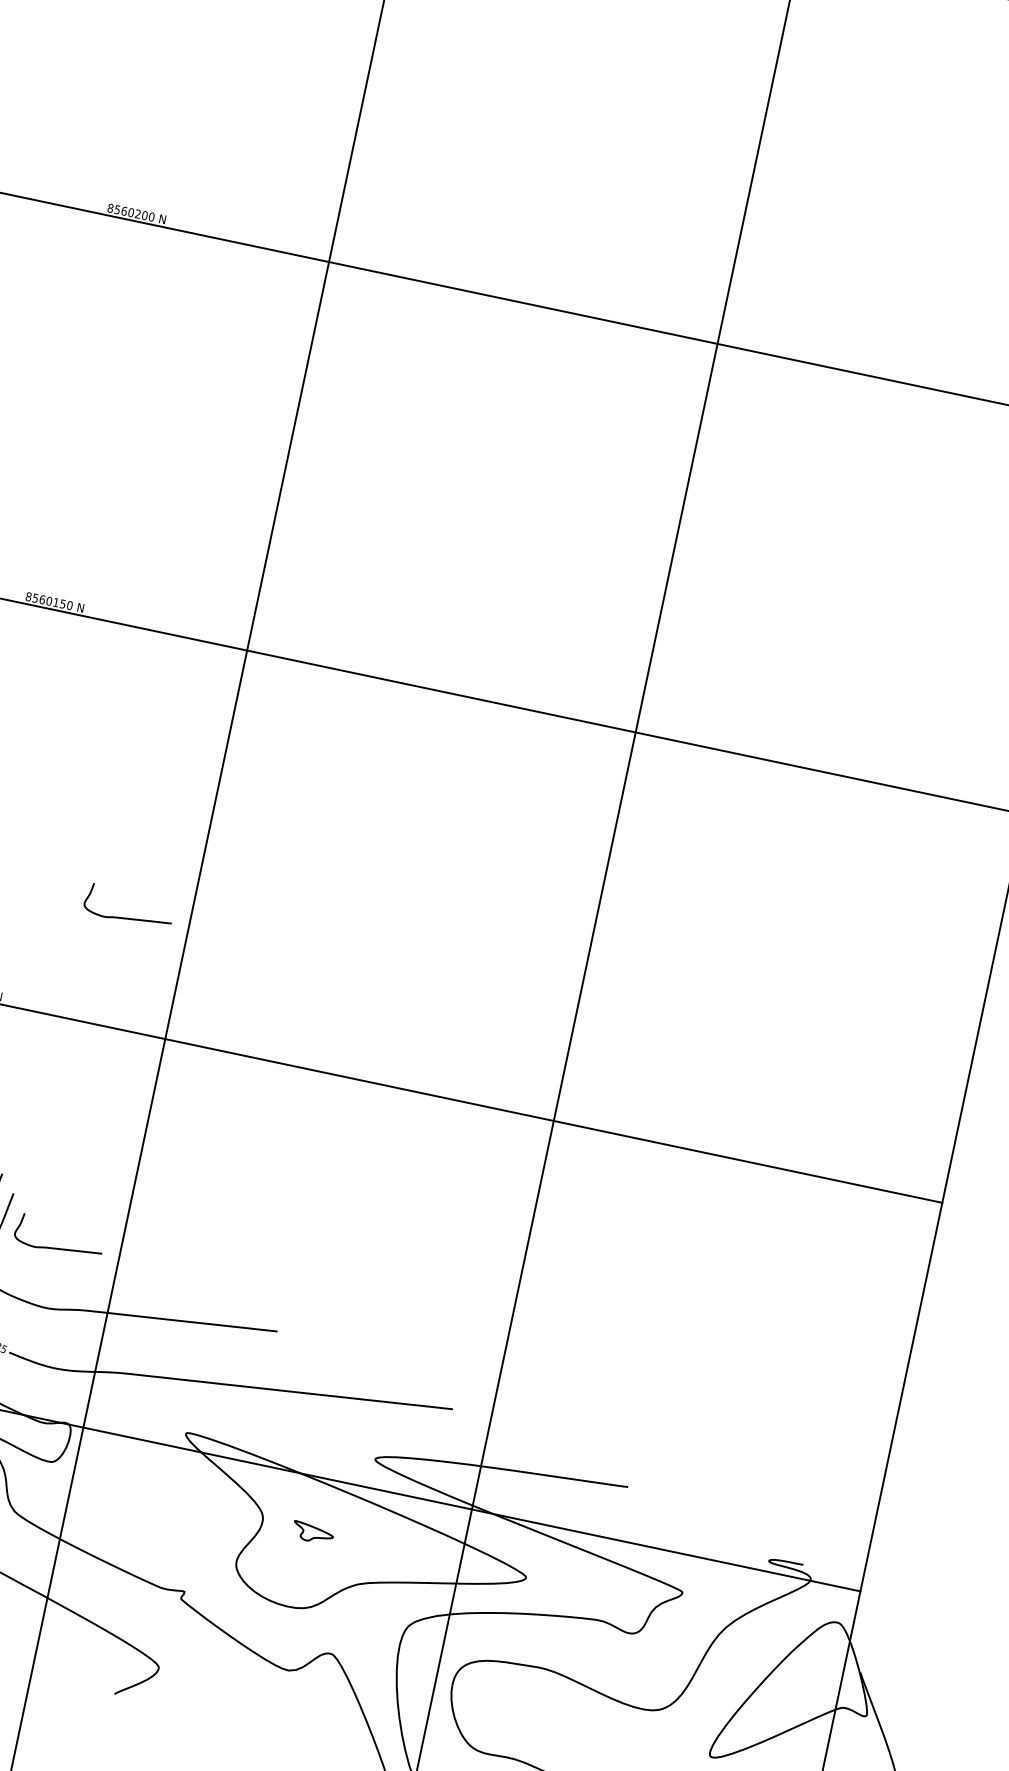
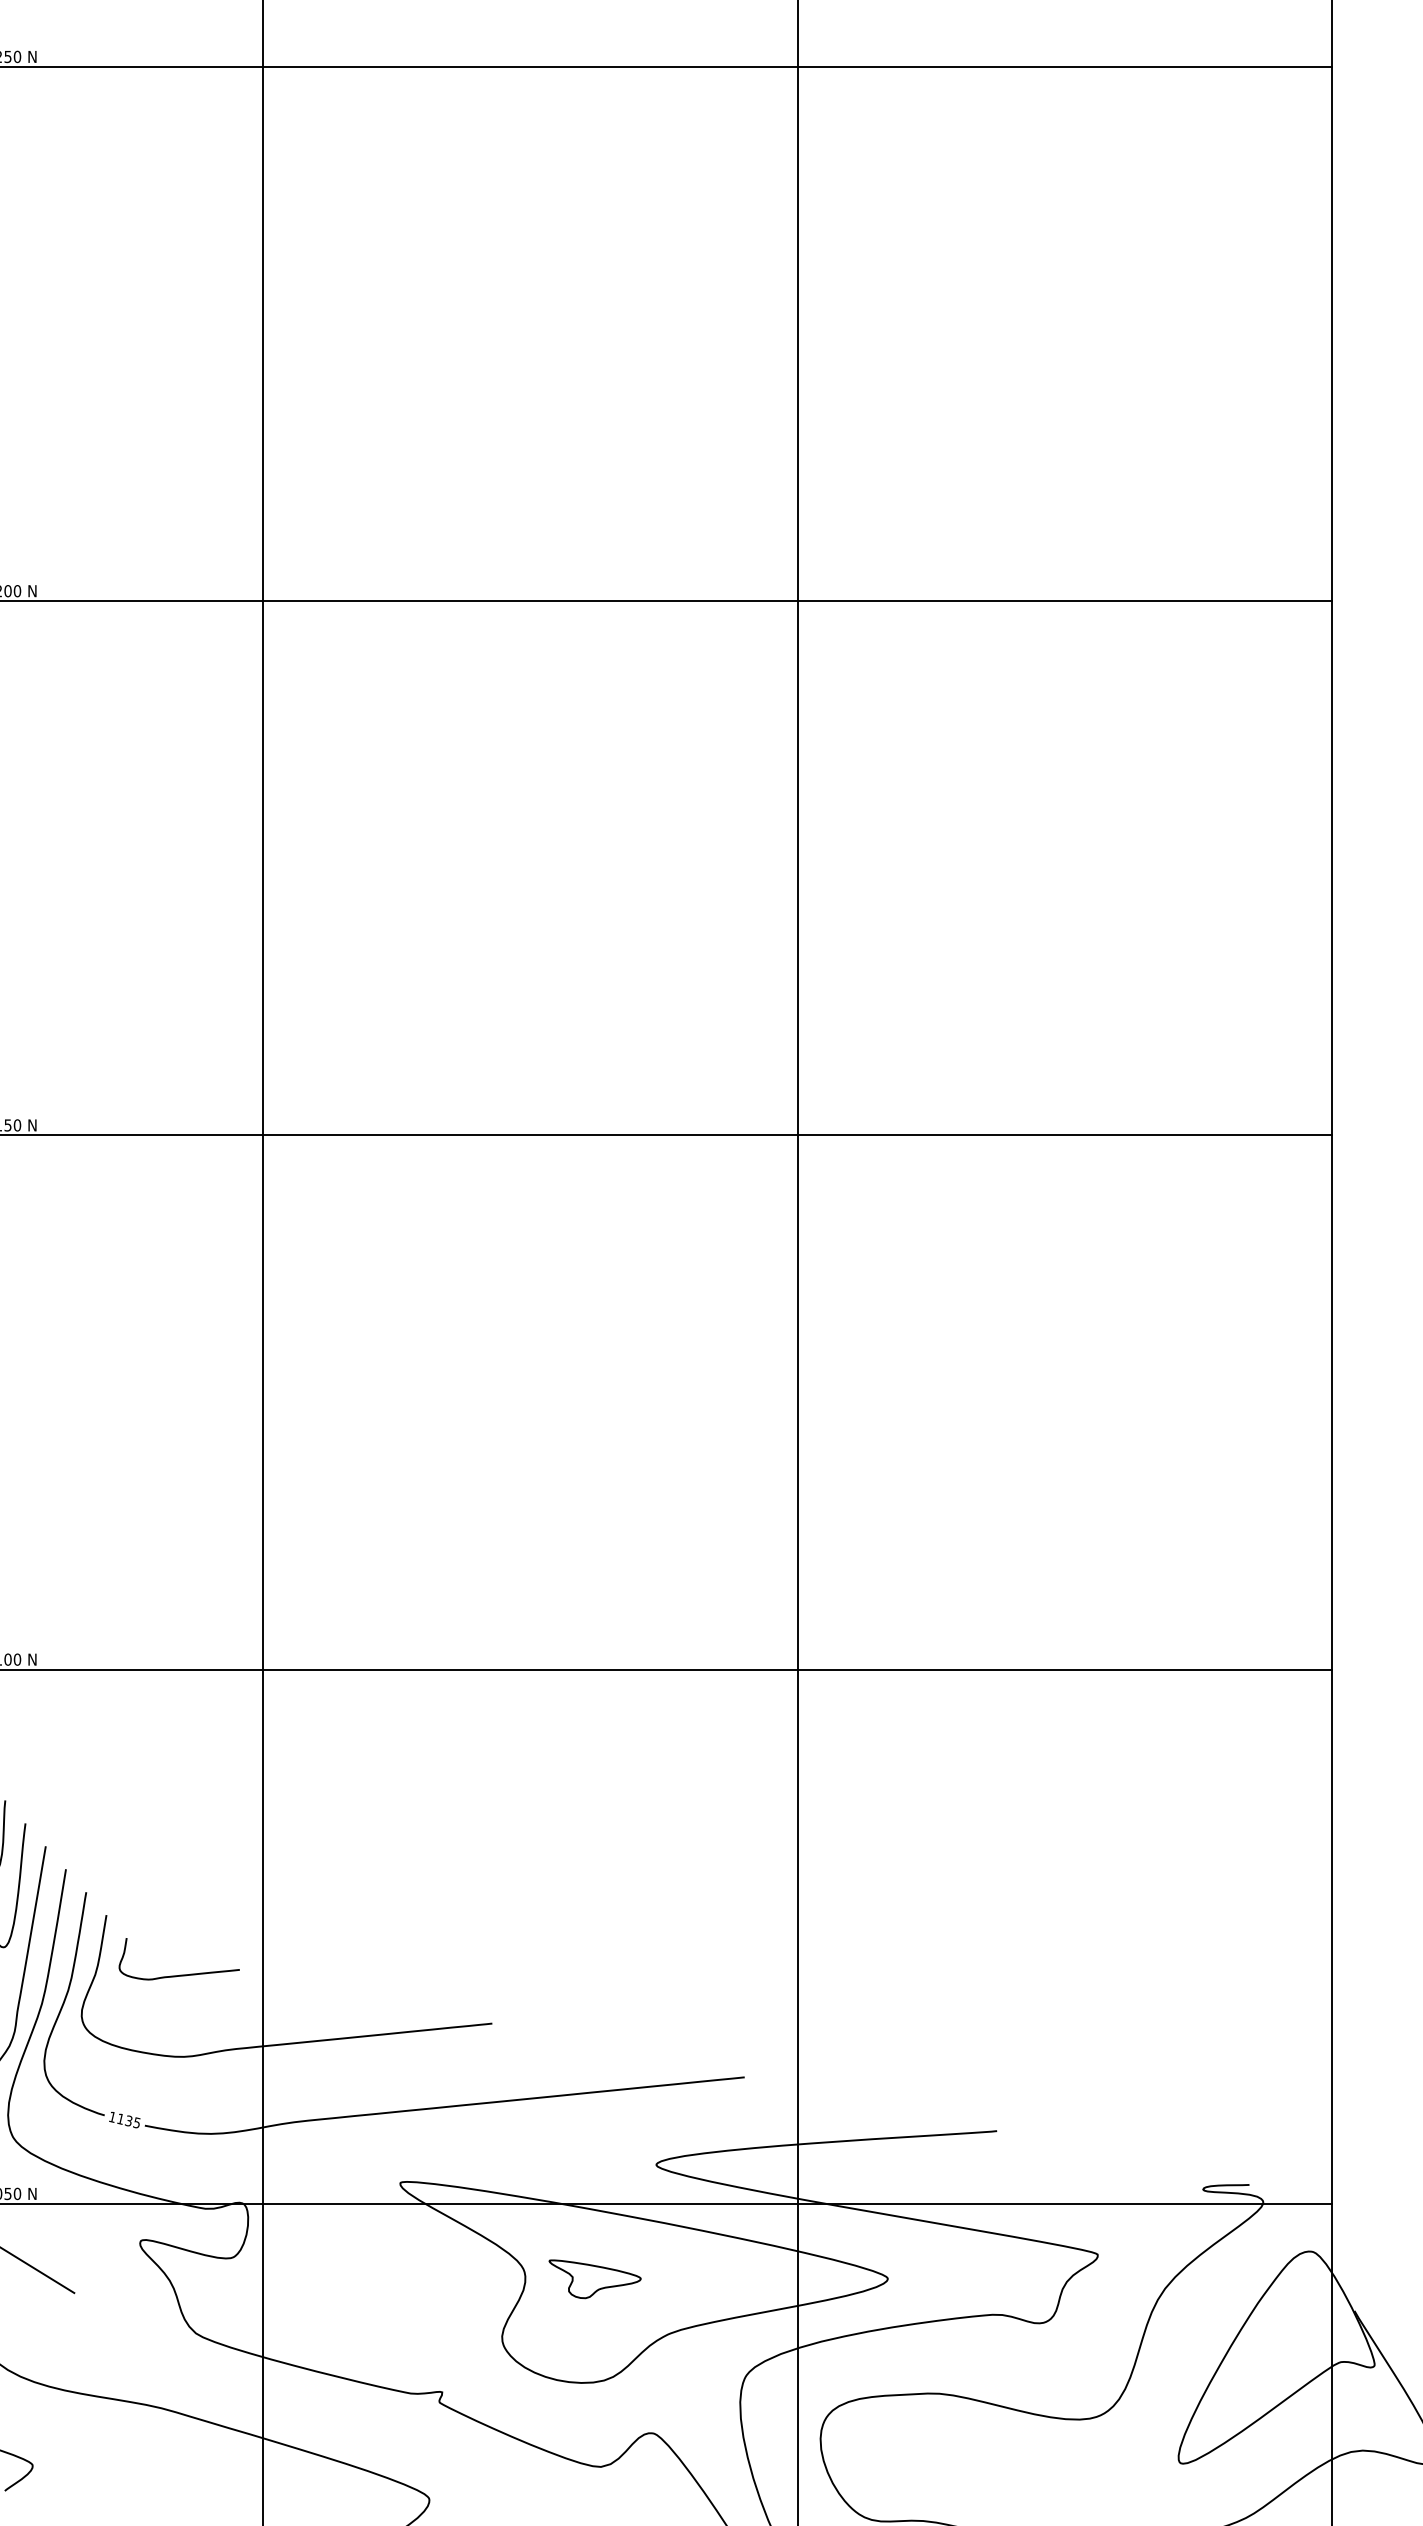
curve: (127, 917) -> (180, 1520), removed
part: (312, 1533) -> (594, 2279), size x1.67

